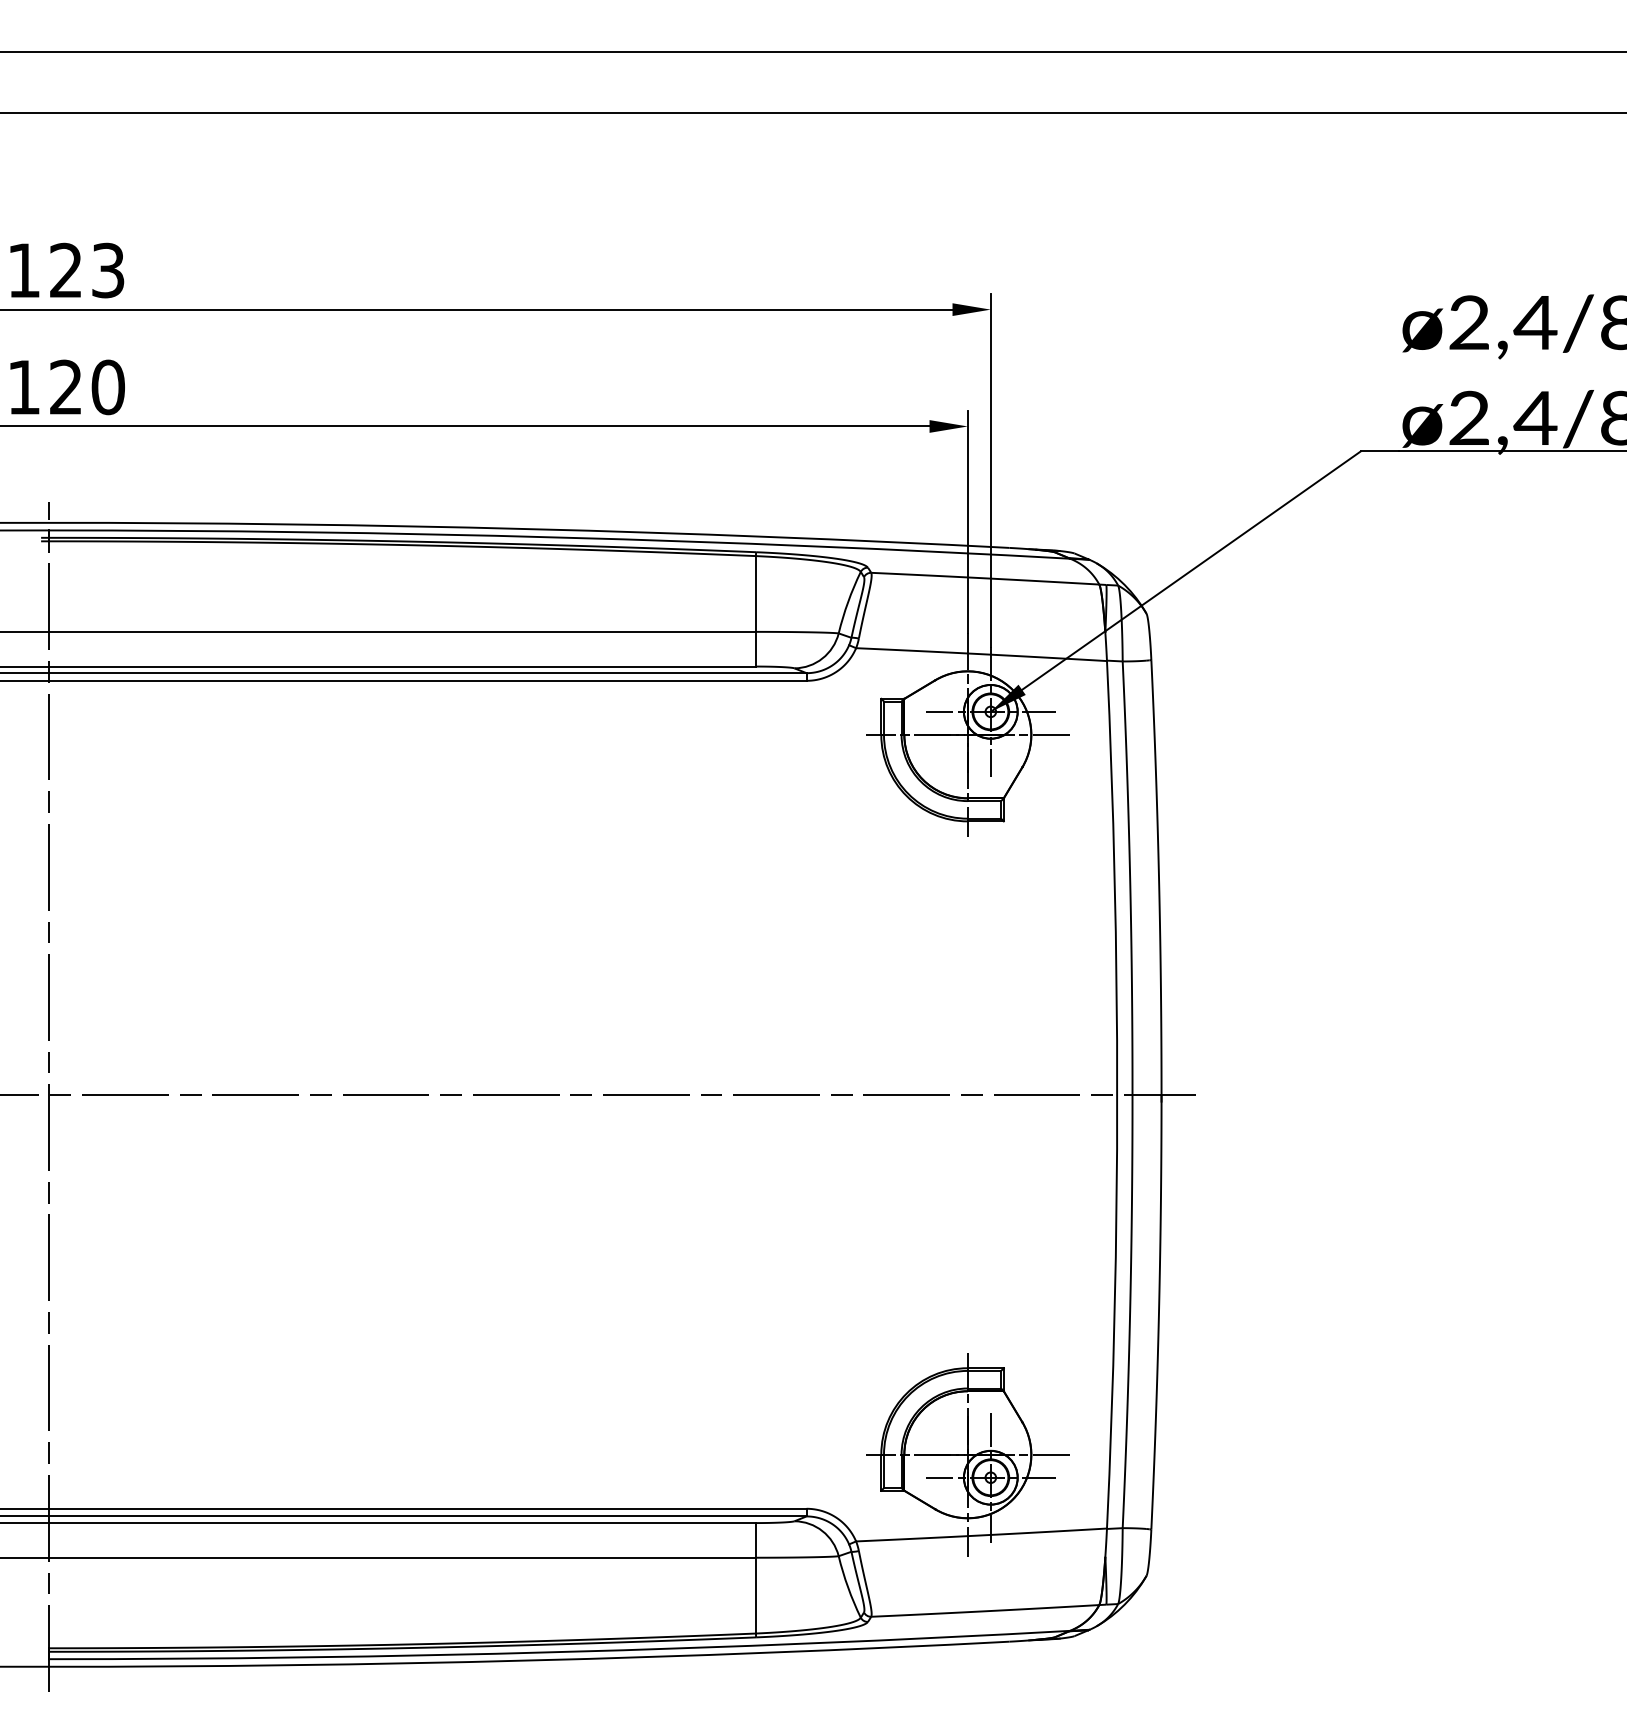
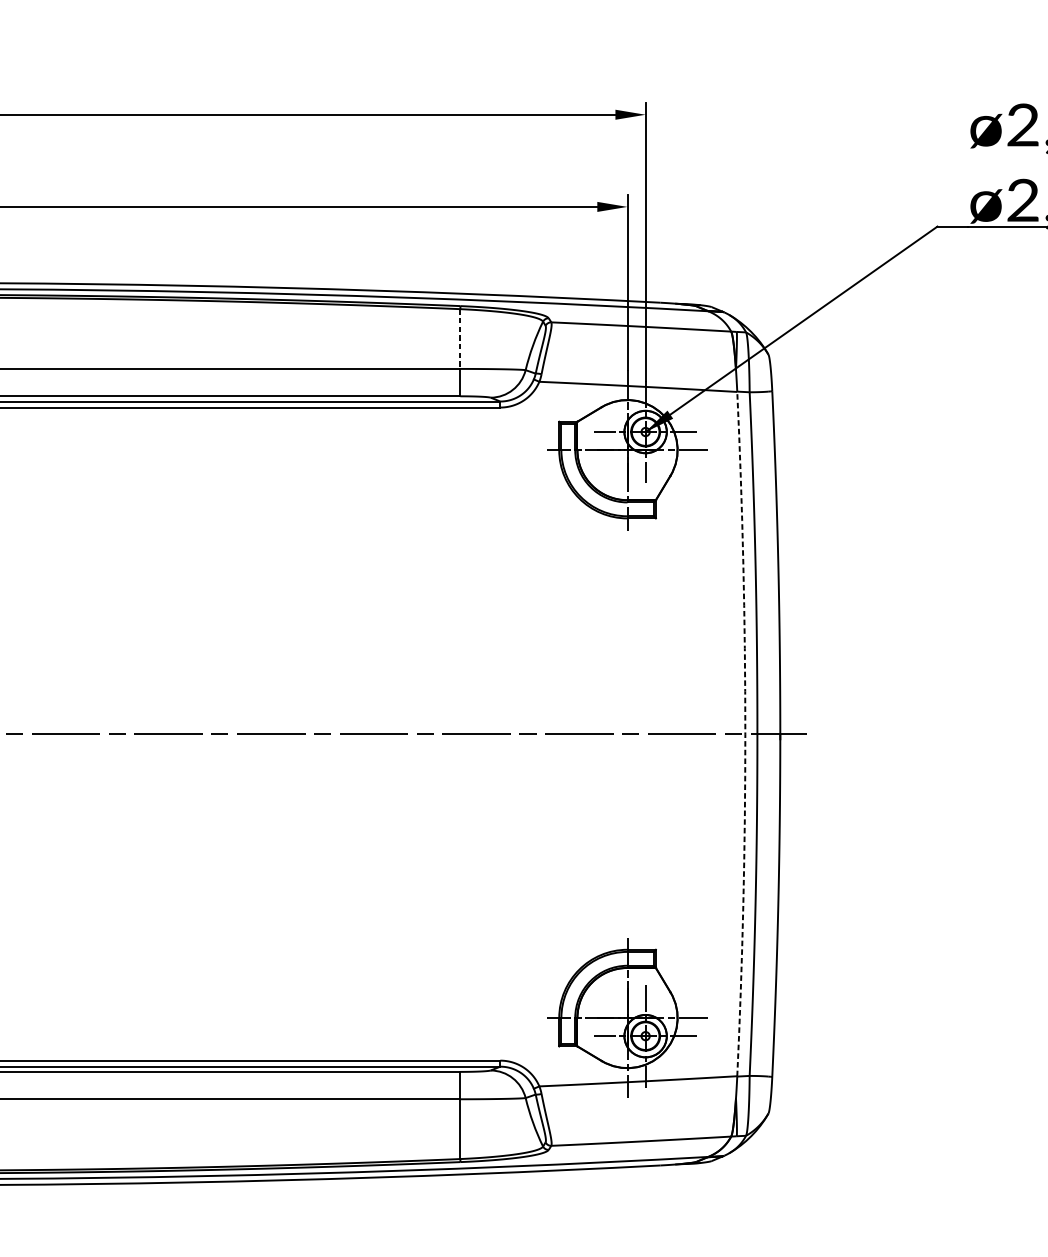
line: (755, 593) -> (460, 338), solid -> dashed
arc: (1117, 1094) -> (745, 733), solid -> dashed

